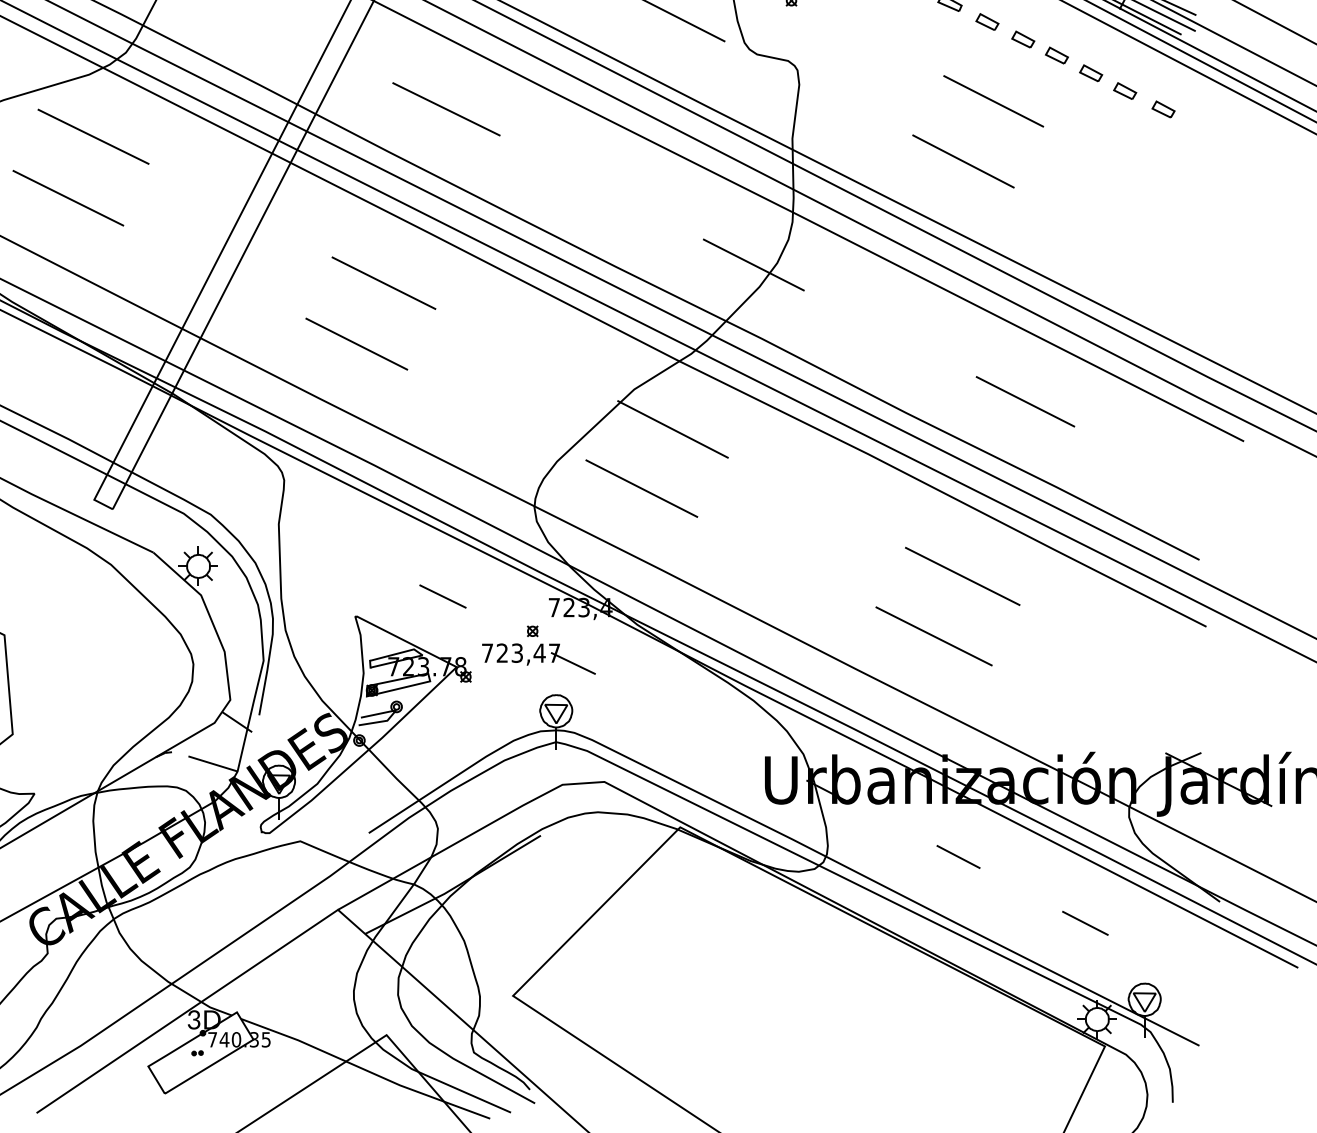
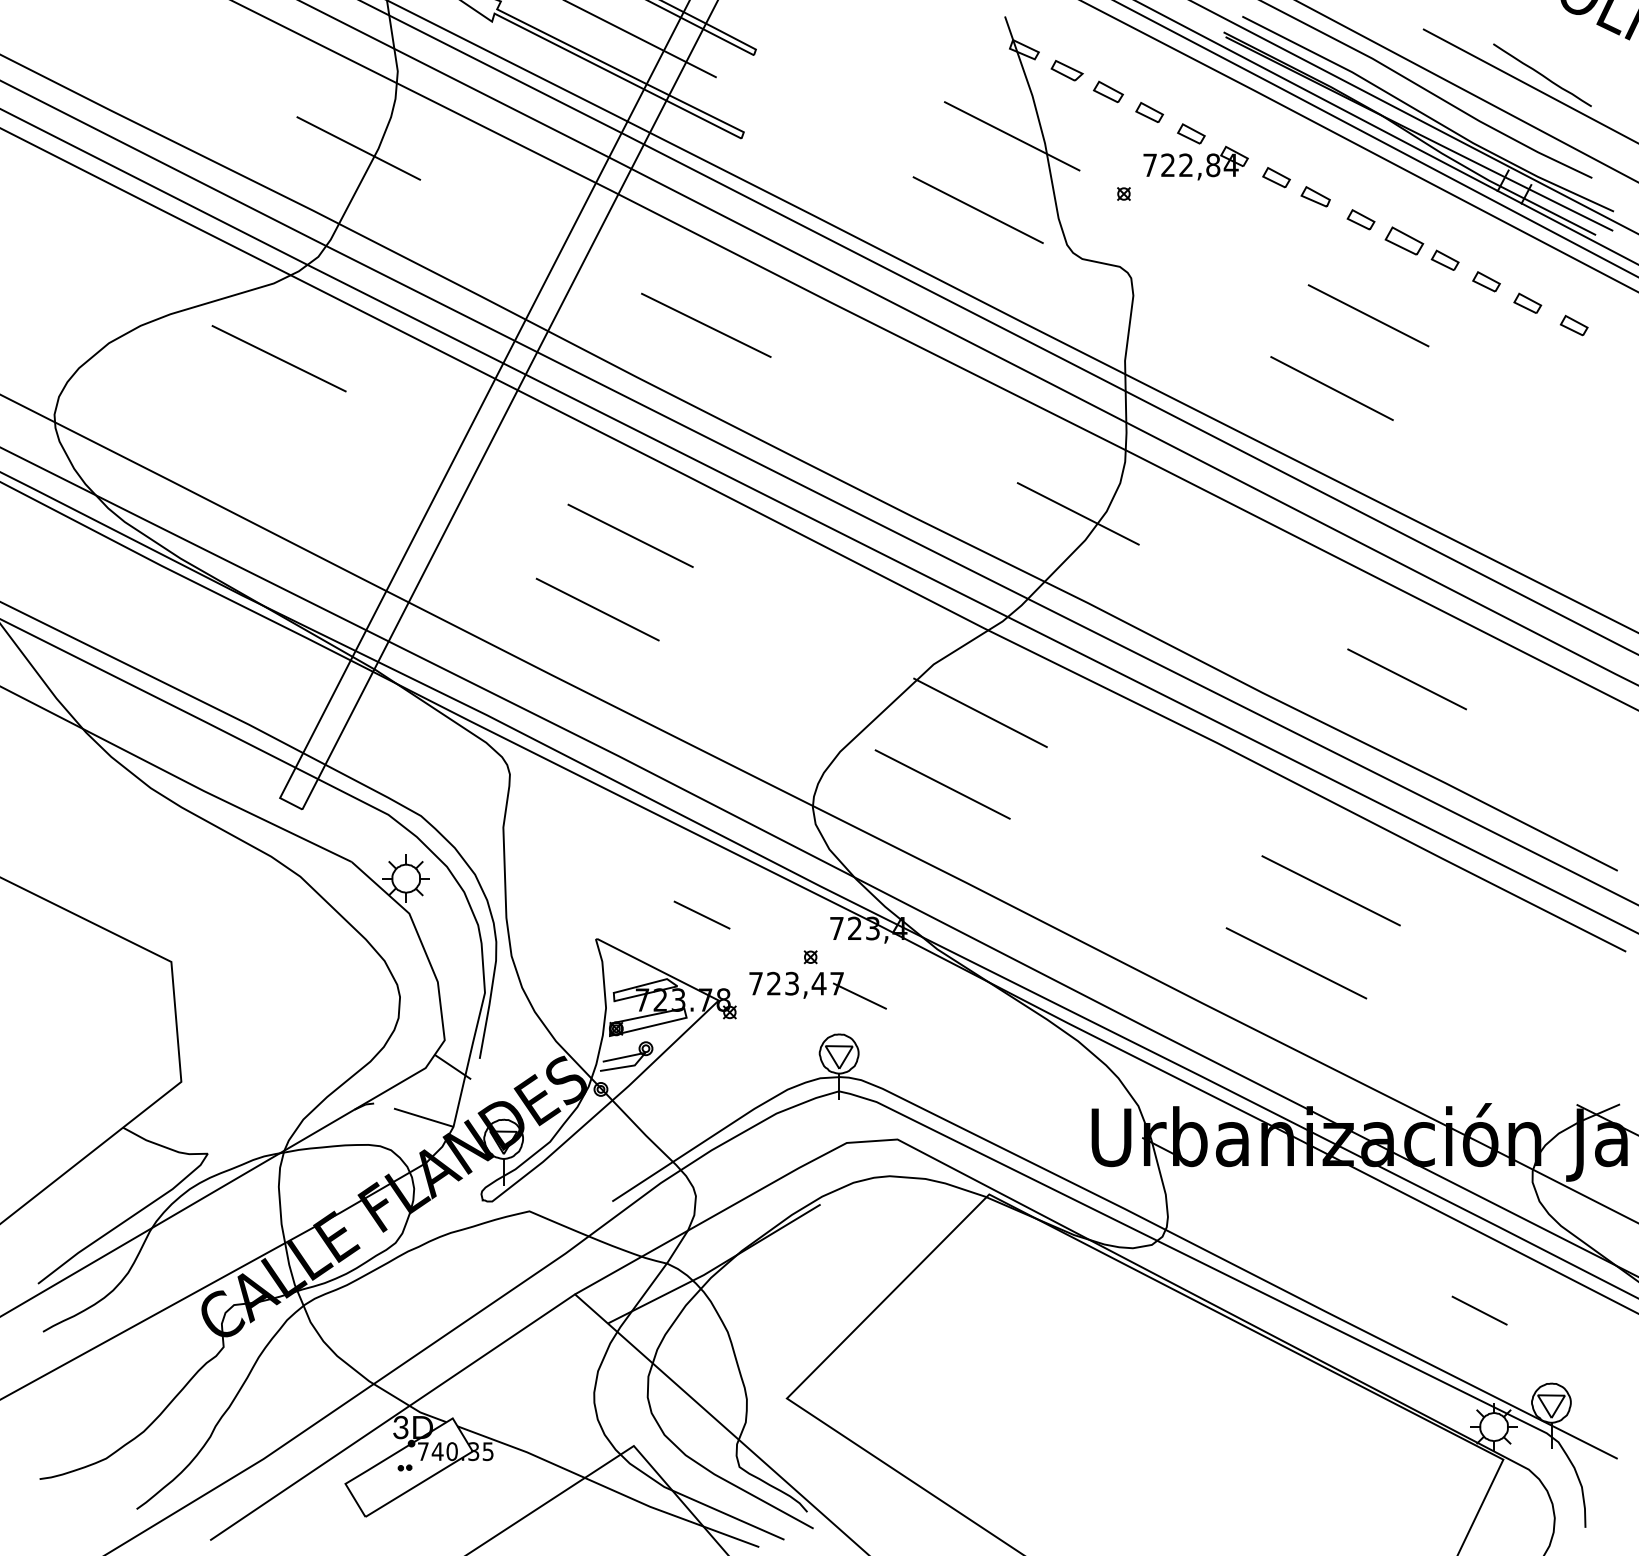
part: (1023, 39) -> (1404, 240), size x1.4
line: (68, 198) -> (248, 433), removed
line: (958, 857) -> (1325, 1230), removed

